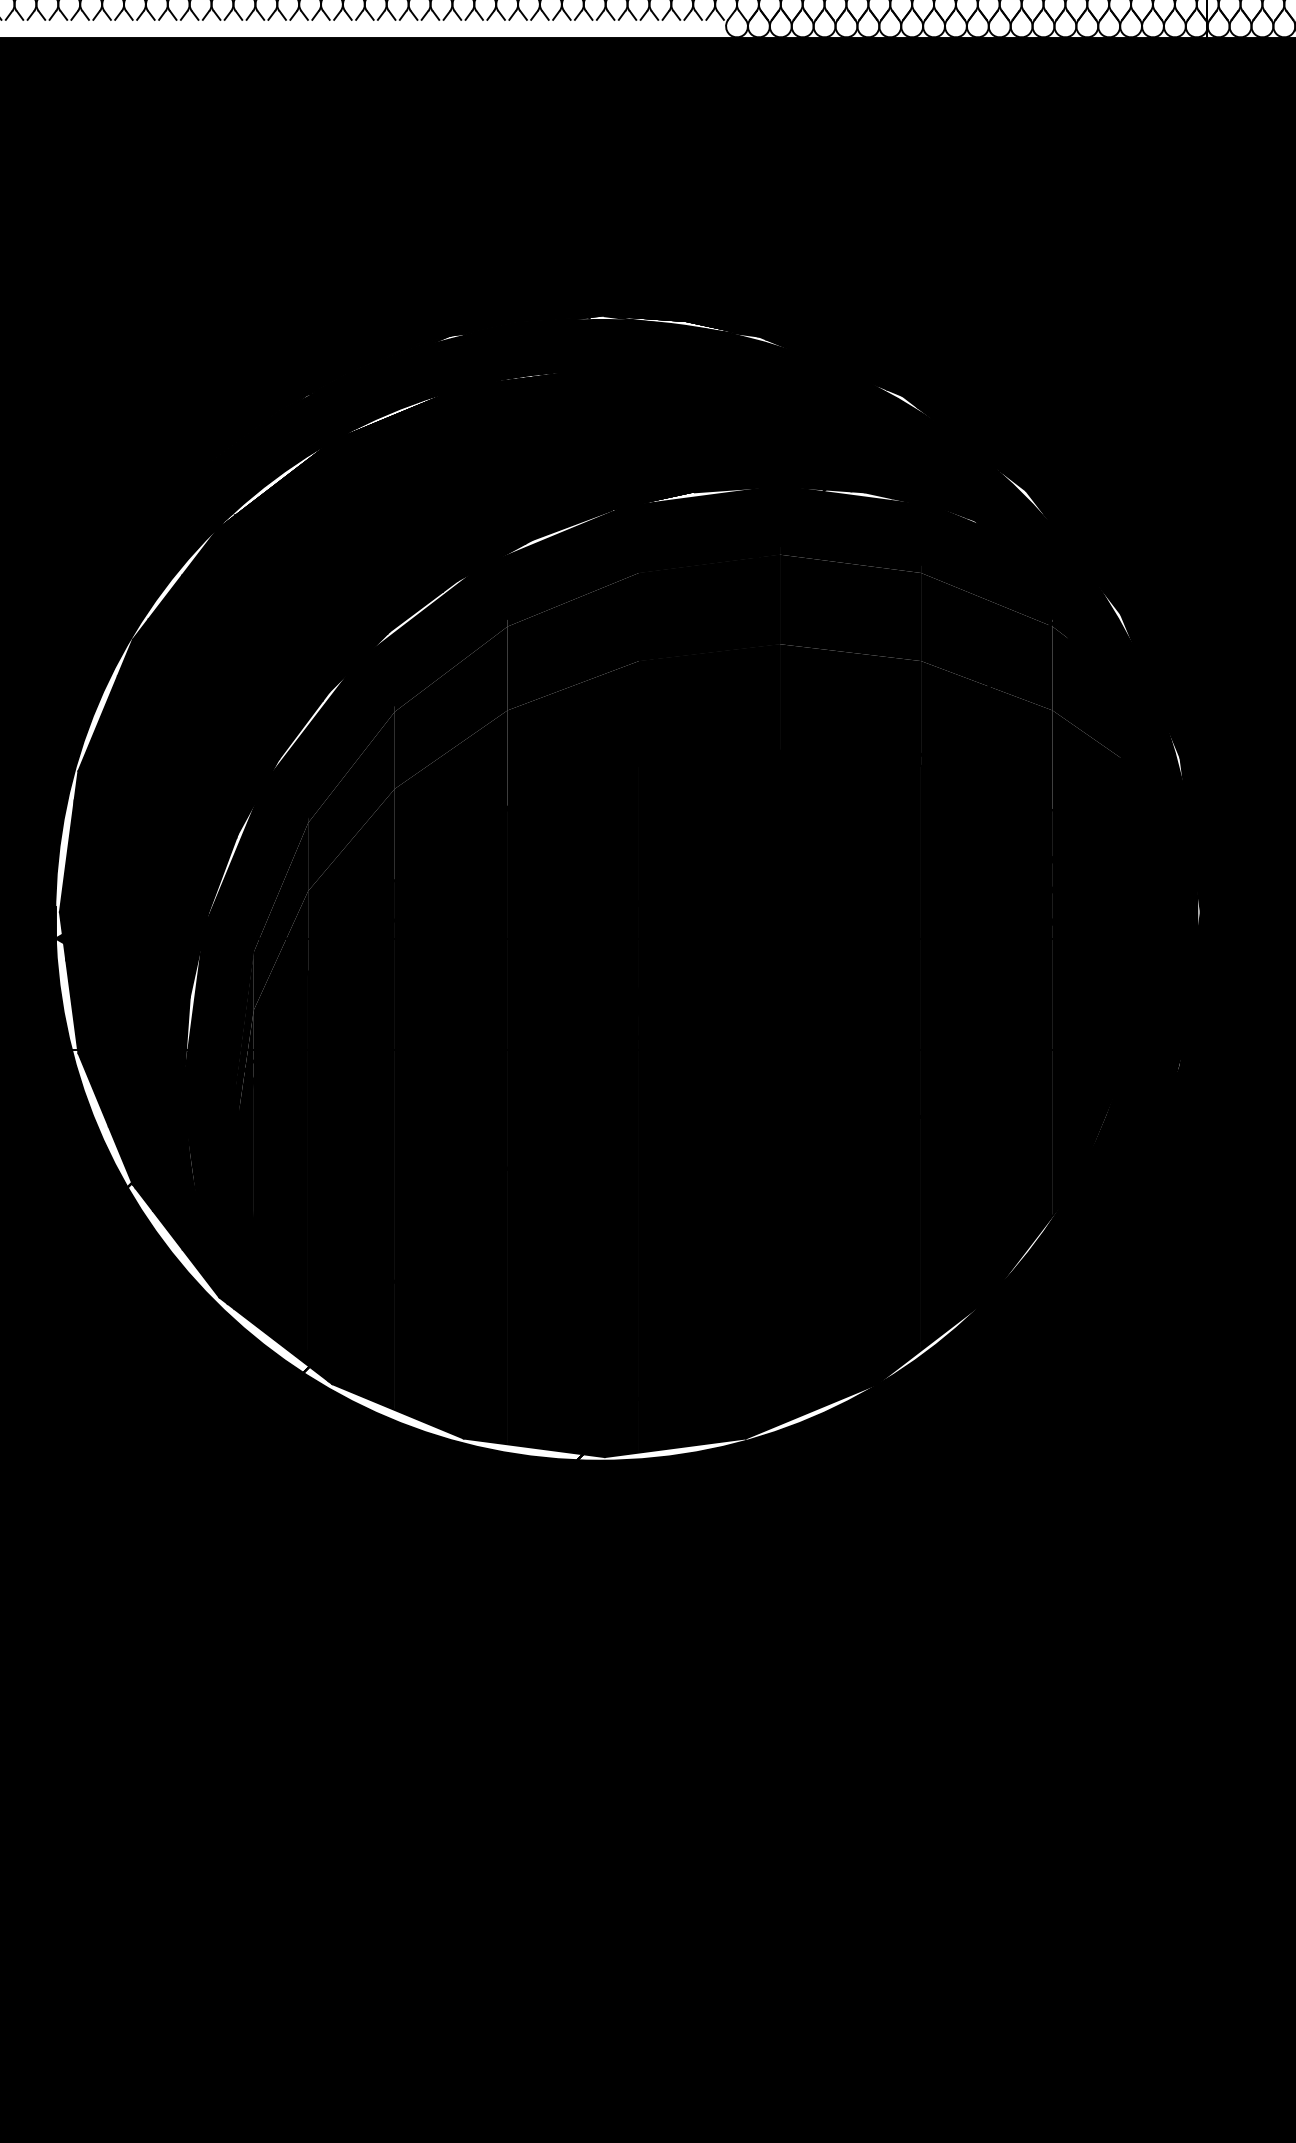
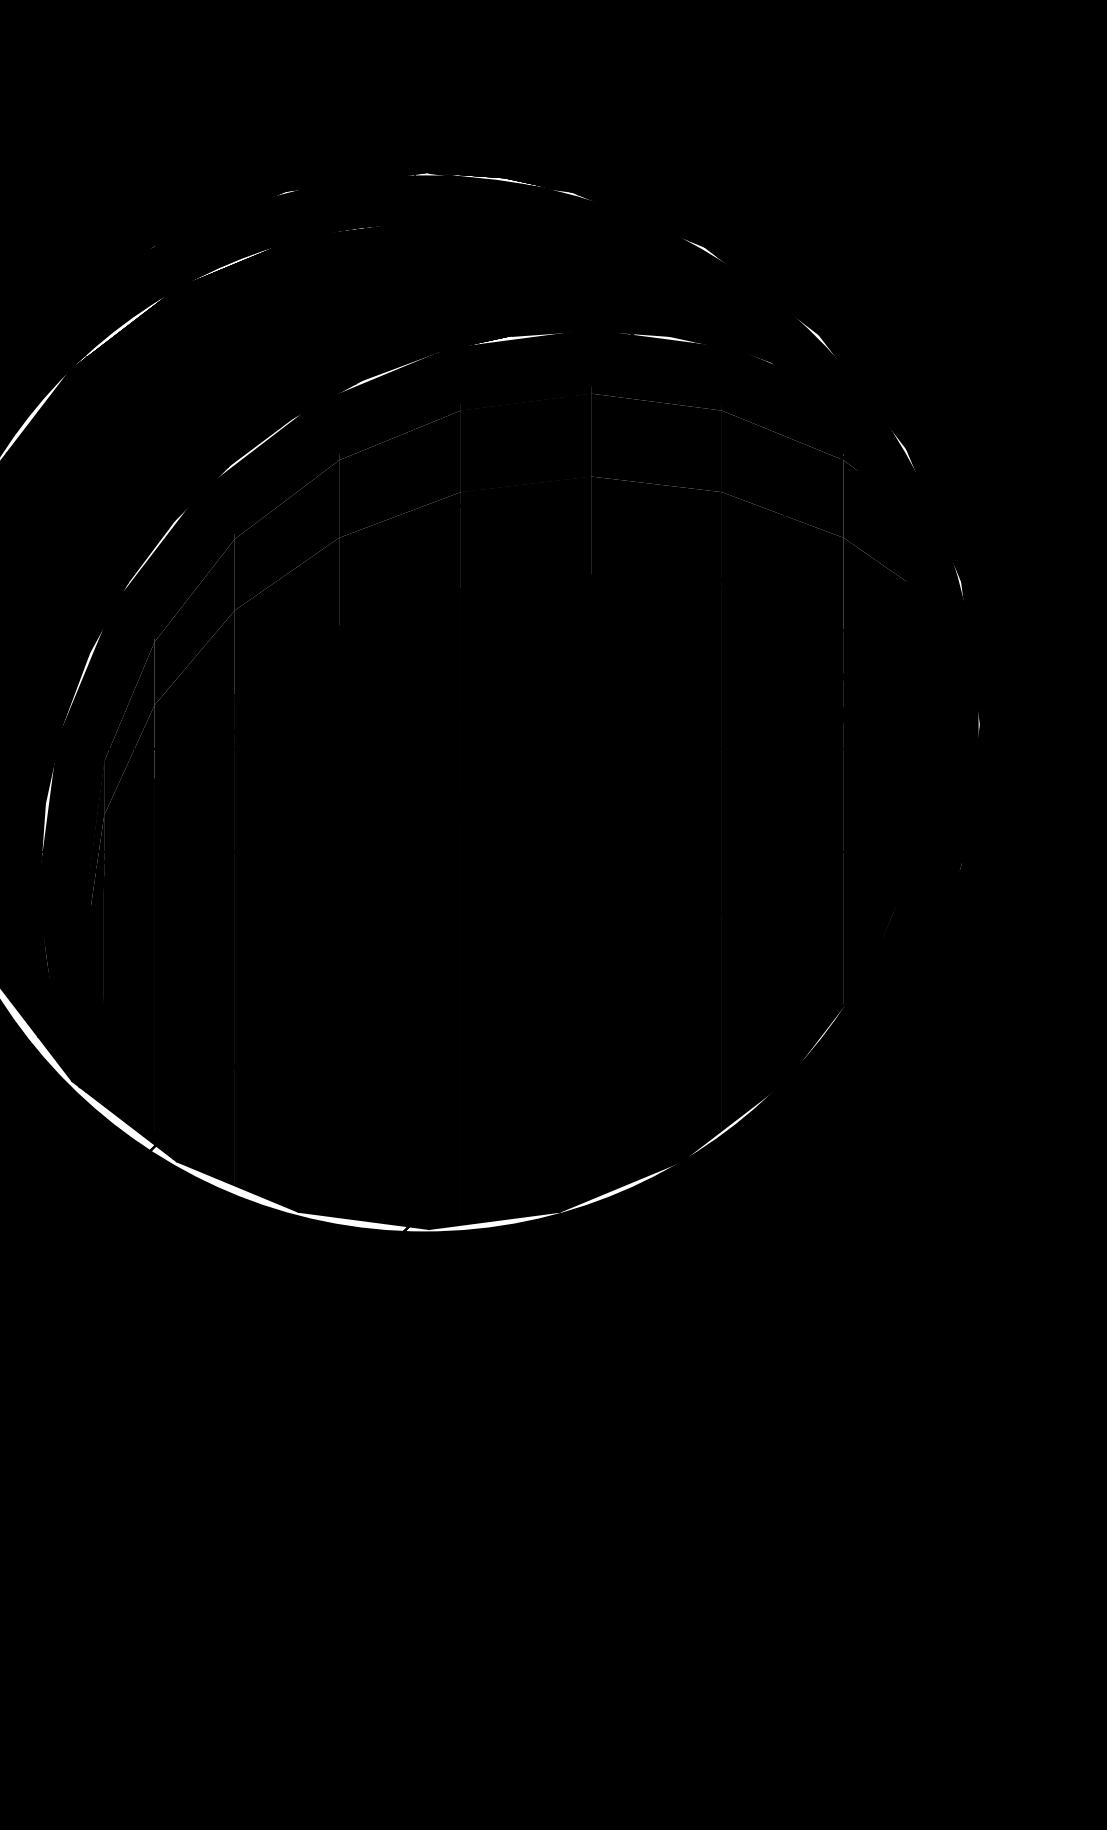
text: (1052, 905) -> (843, 718), 30 -> 70

